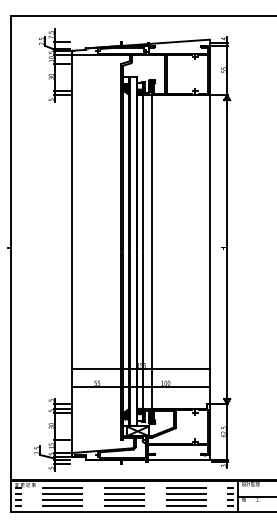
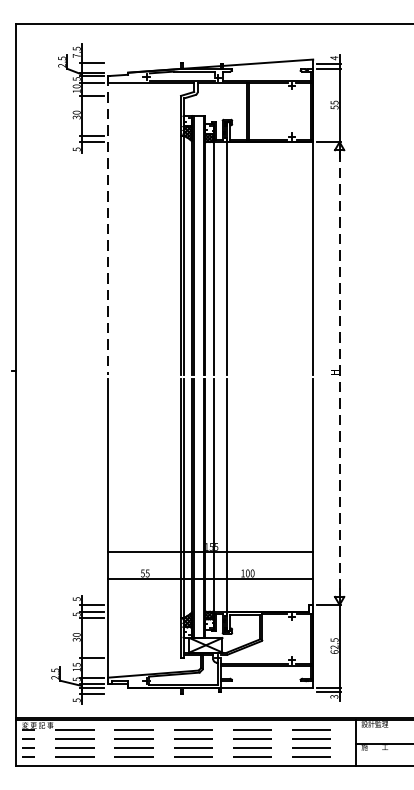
line: (72, 150) -> (108, 225), solid -> dashed
line: (227, 249) -> (340, 373), solid -> dashed

